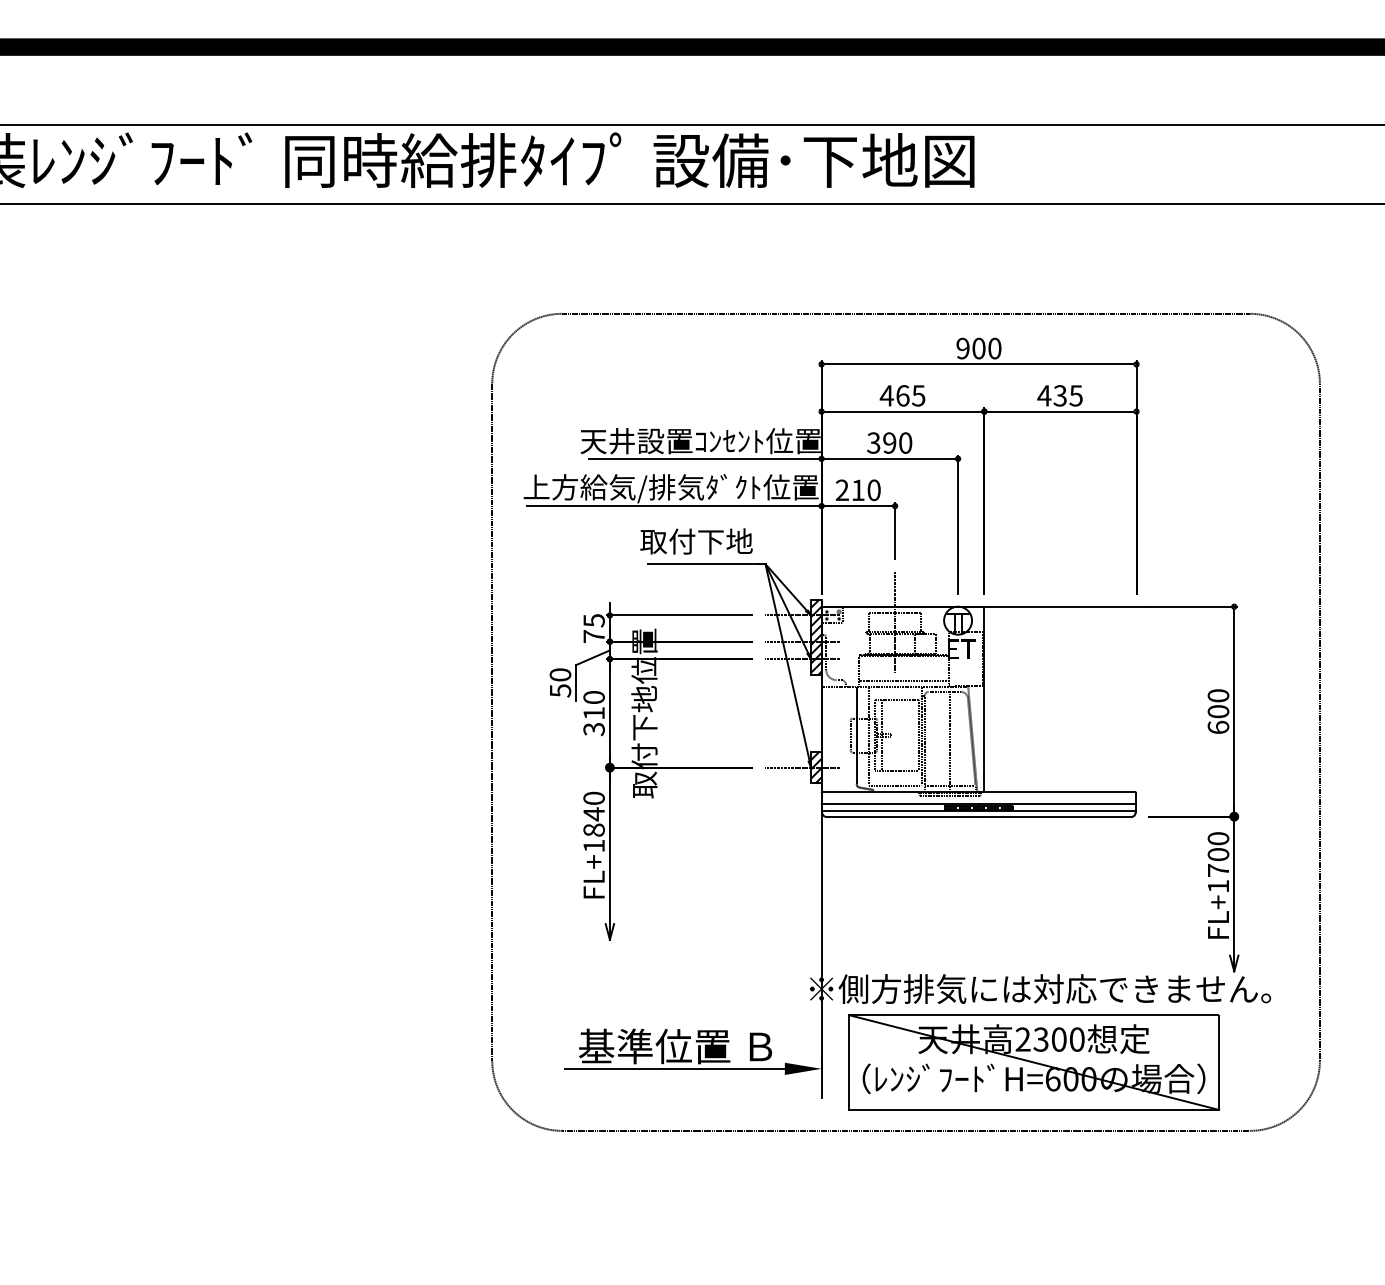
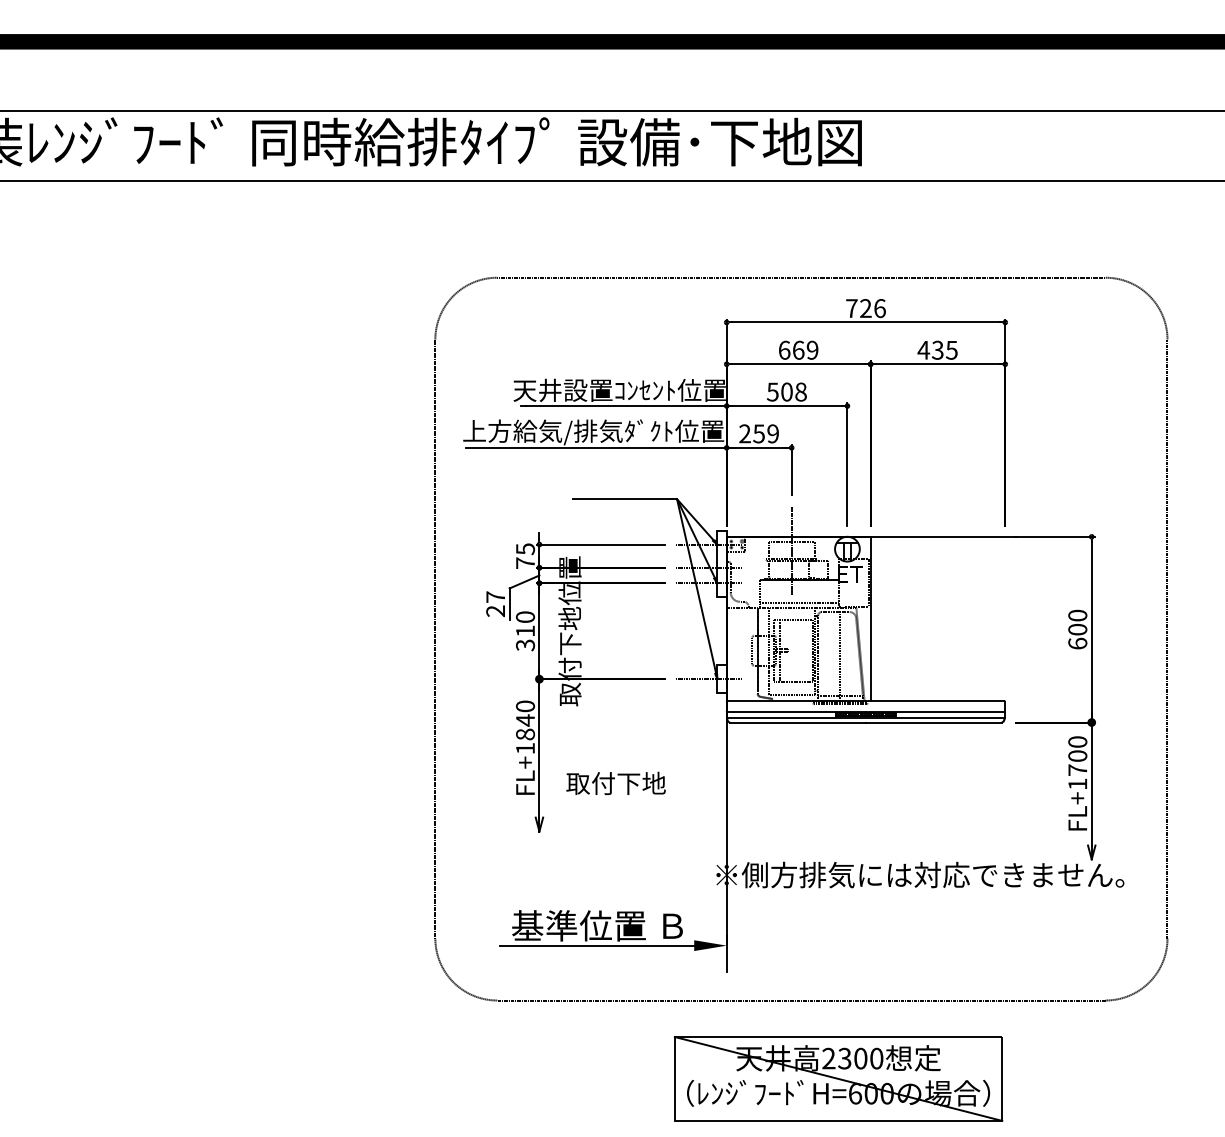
text: (978, 348) -> (865, 308), 900 -> 726
text: (902, 395) -> (798, 350), 465 -> 669
text: (889, 442) -> (786, 391), 390 -> 508
text: (865, 490) -> (765, 434), 210 -> 259
text: (696, 541) -> (616, 783), moved
hatch: (816, 636) -> (722, 563), removed
text: (560, 682) -> (495, 603), 50 -> 27
hatch: (816, 767) -> (722, 679), removed
part: (1034, 1062) -> (838, 1078), moved

